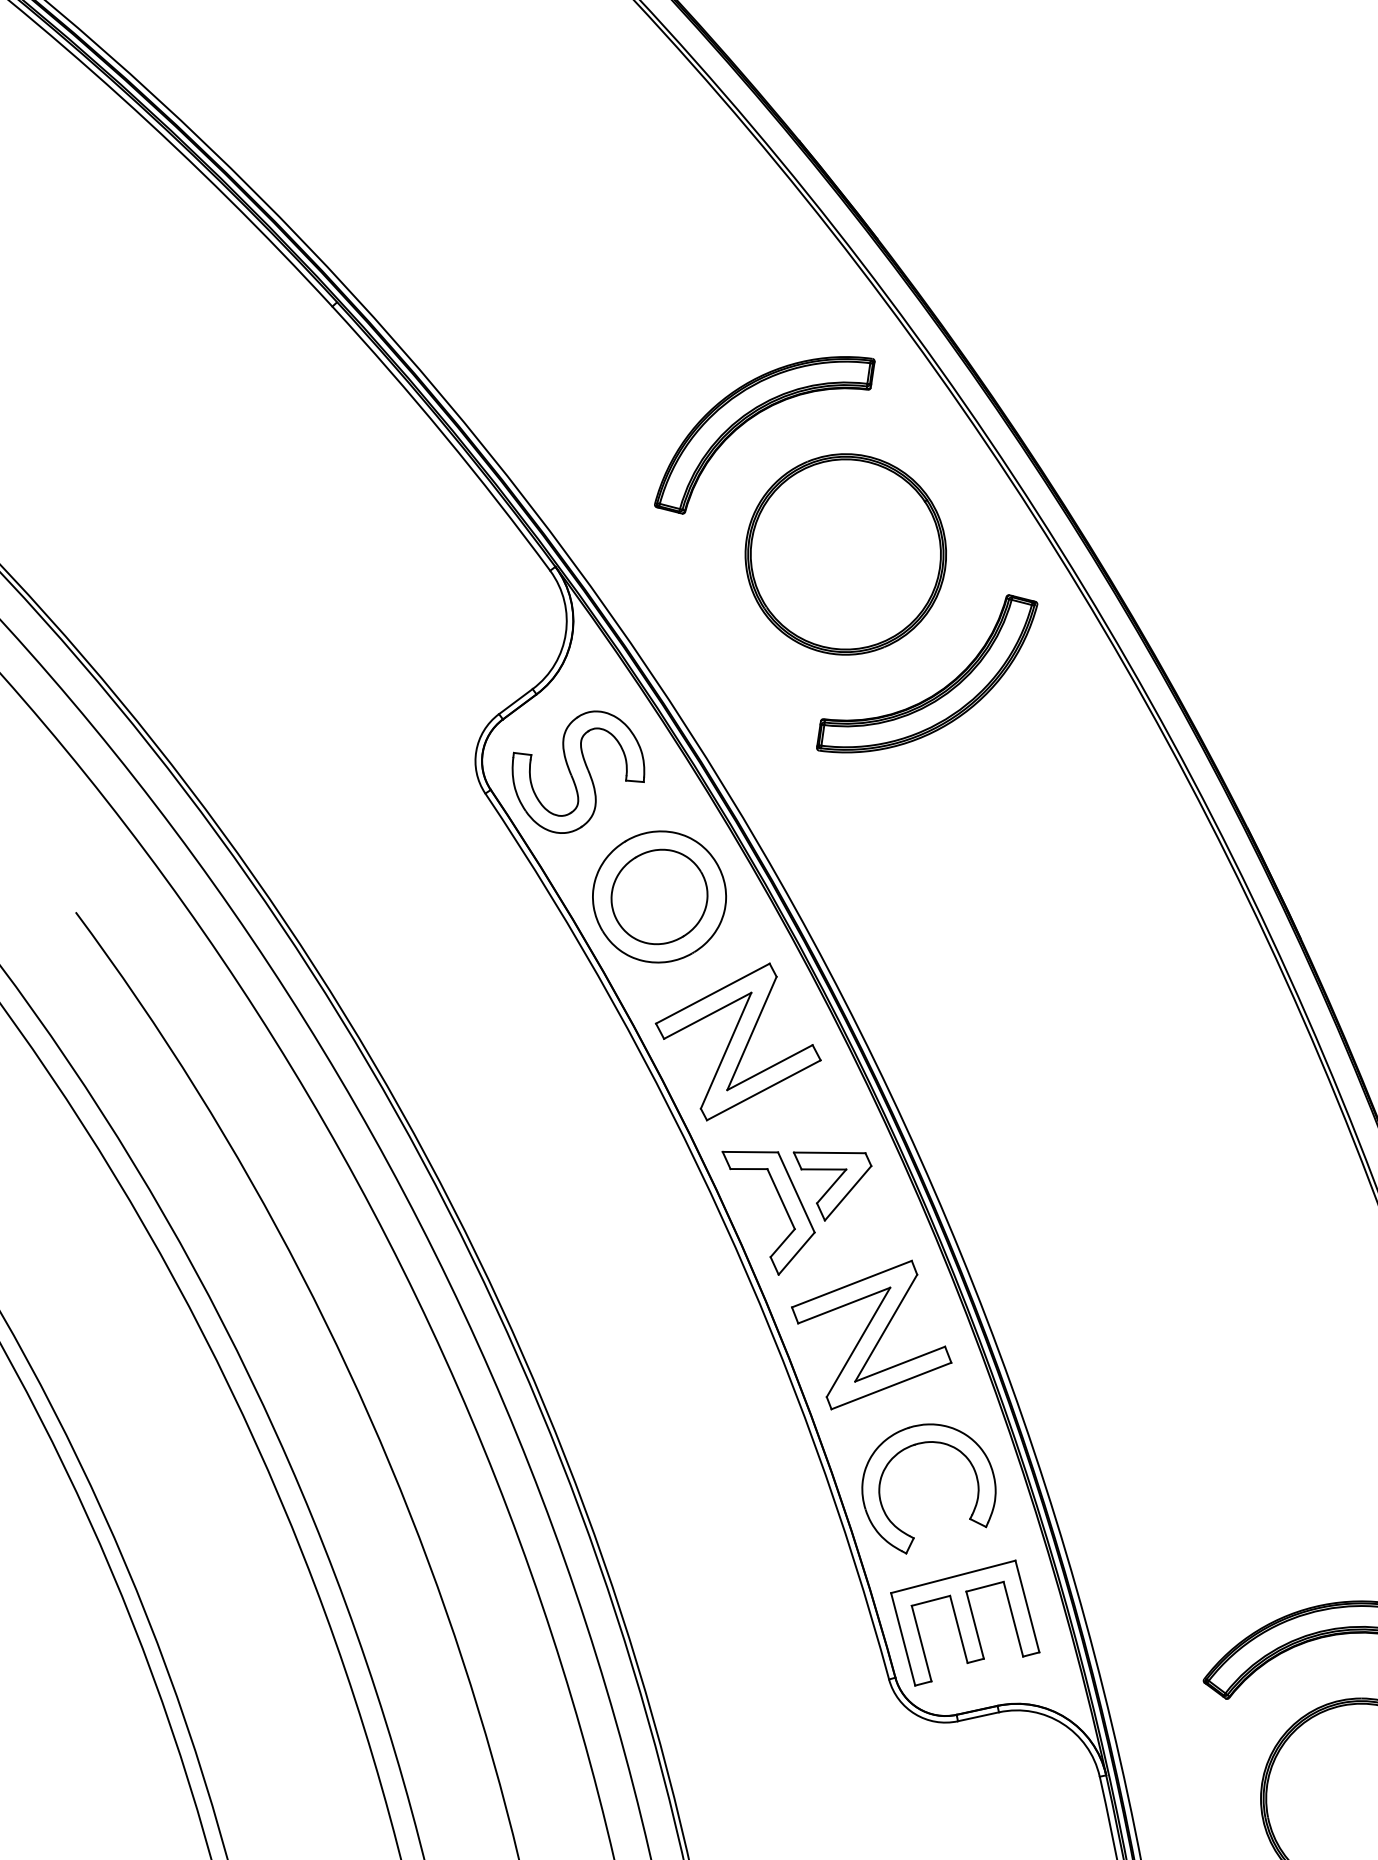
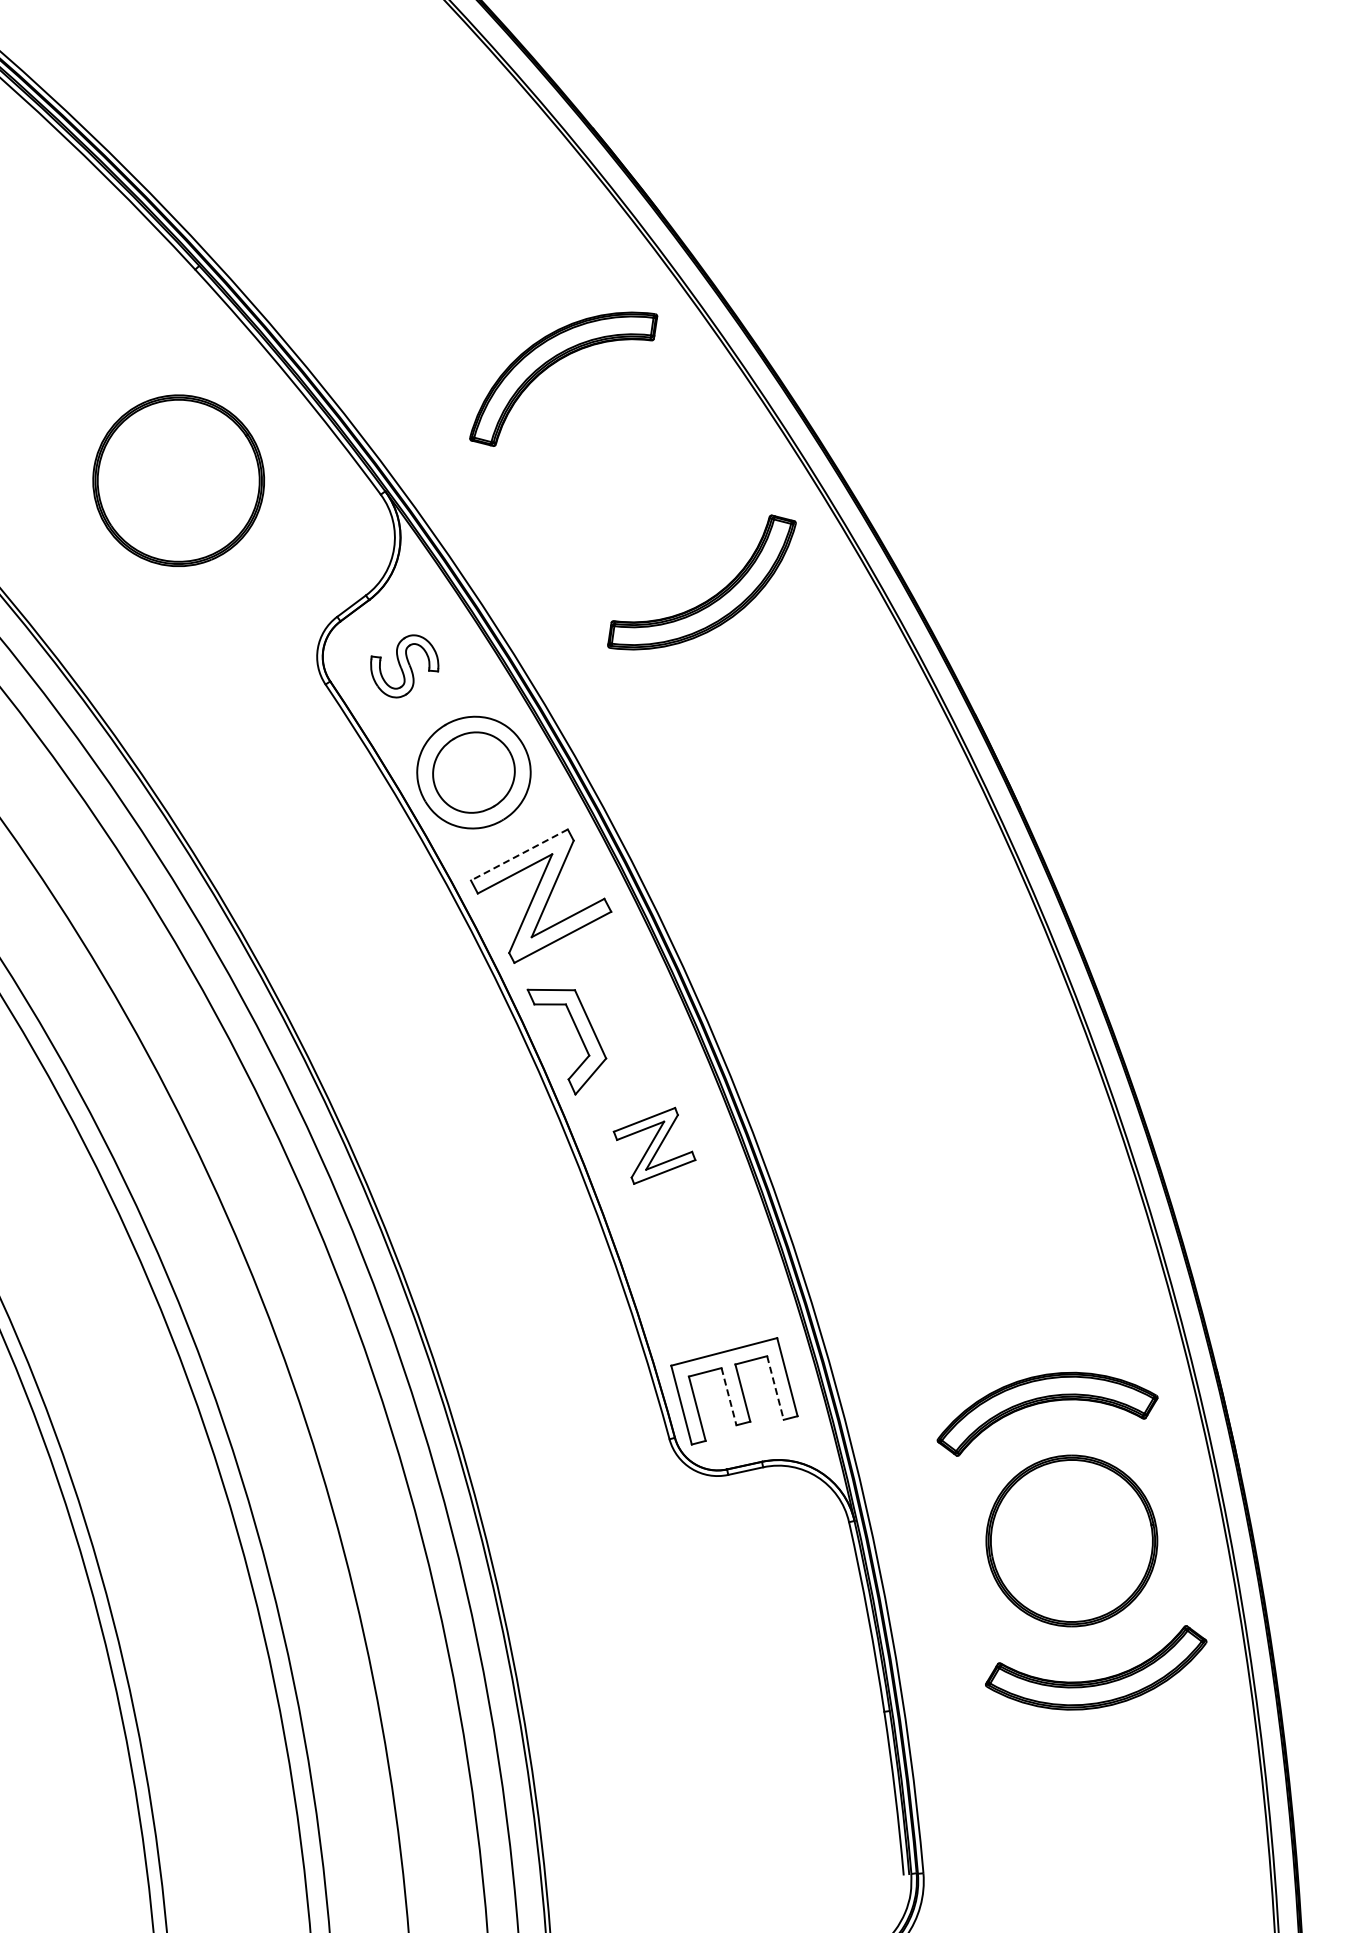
part: (845, 554) -> (178, 480), moved
part: (577, 772) -> (404, 666), size x0.6
line: (712, 993) -> (519, 854), solid -> dashed
part: (832, 1186) -> (621, 1019), removed
part: (871, 1334) -> (654, 1145), size x0.6
part: (919, 1444) -> (695, 1239), removed
line: (1013, 1619) -> (775, 1388), solid -> dashed
line: (959, 1629) -> (729, 1396), solid -> dashed

